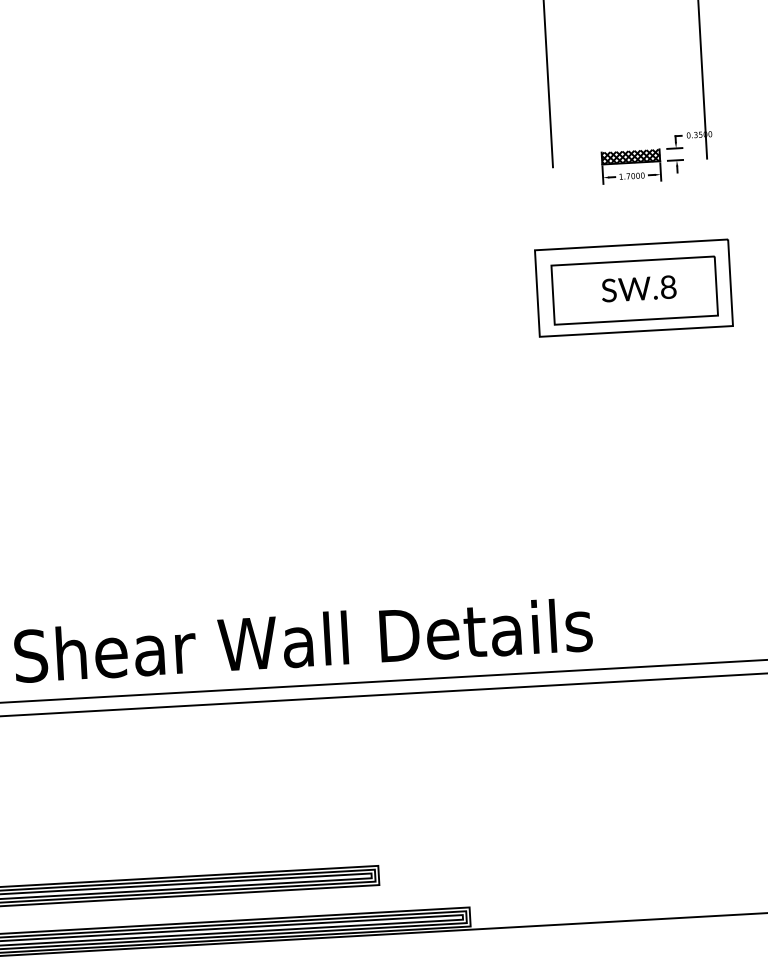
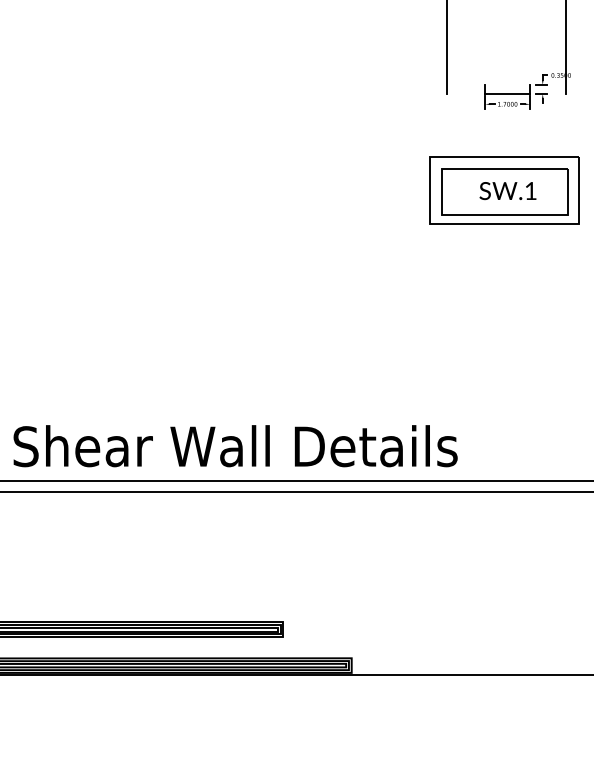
hatch: (630, 156) -> (507, 89), removed
text: (668, 287) -> (530, 191), SW.8 -> SW.1

